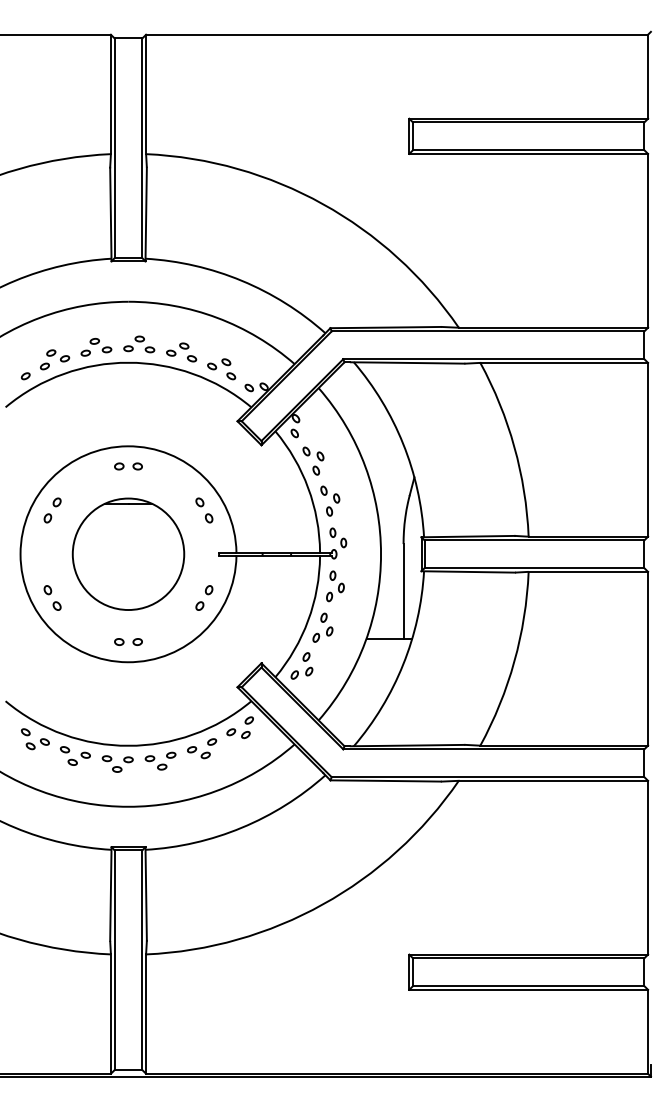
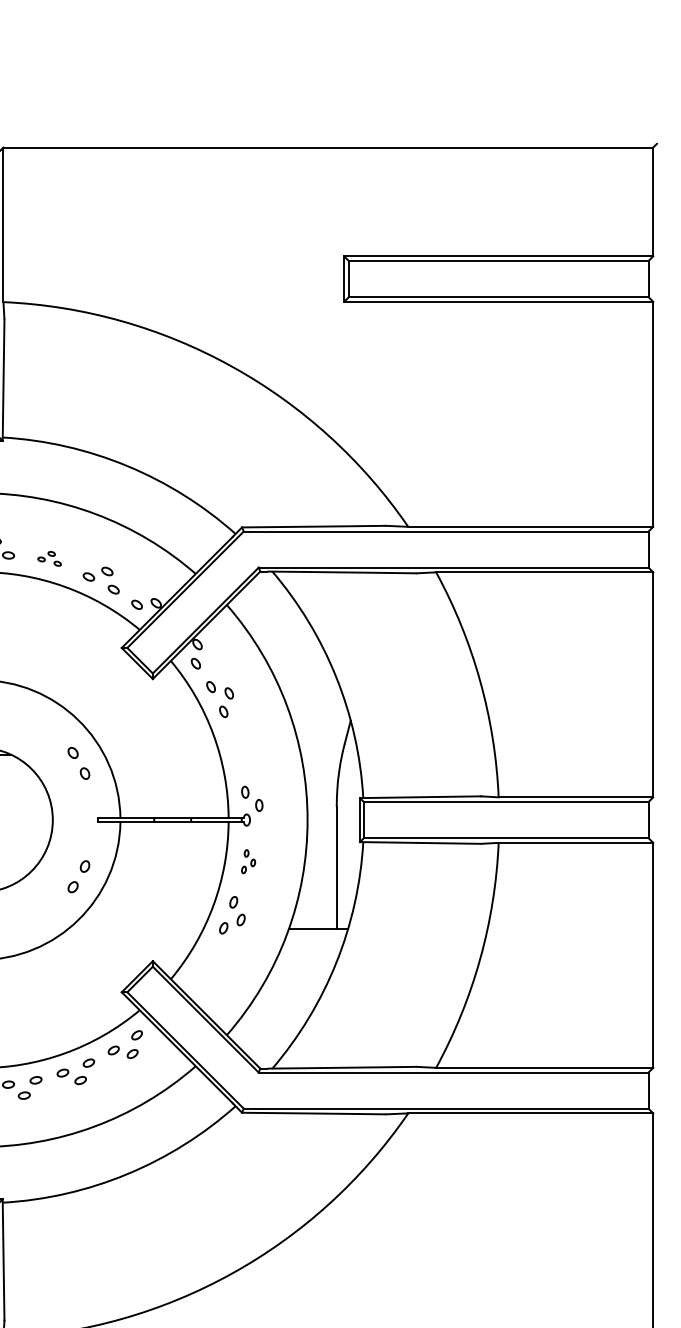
part: (181, 352) -> (49, 558), size x0.6
part: (330, 500) -> (242, 750), removed
part: (335, 586) -> (248, 861), size x0.6
part: (301, 665) -> (204, 964), removed

